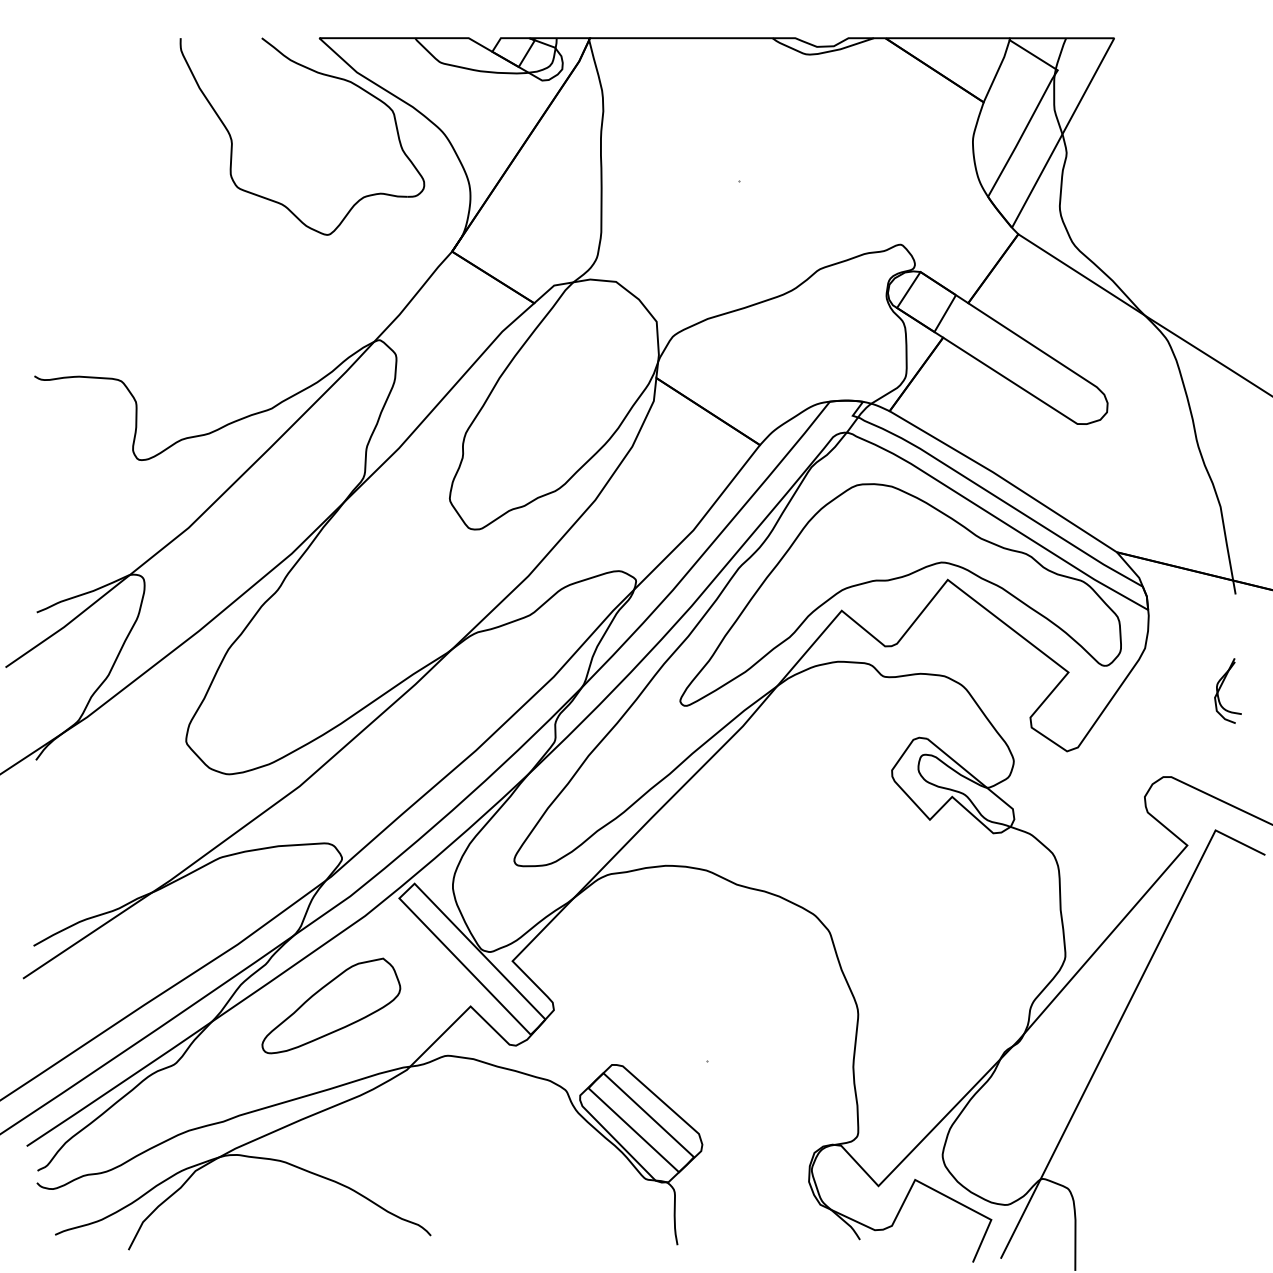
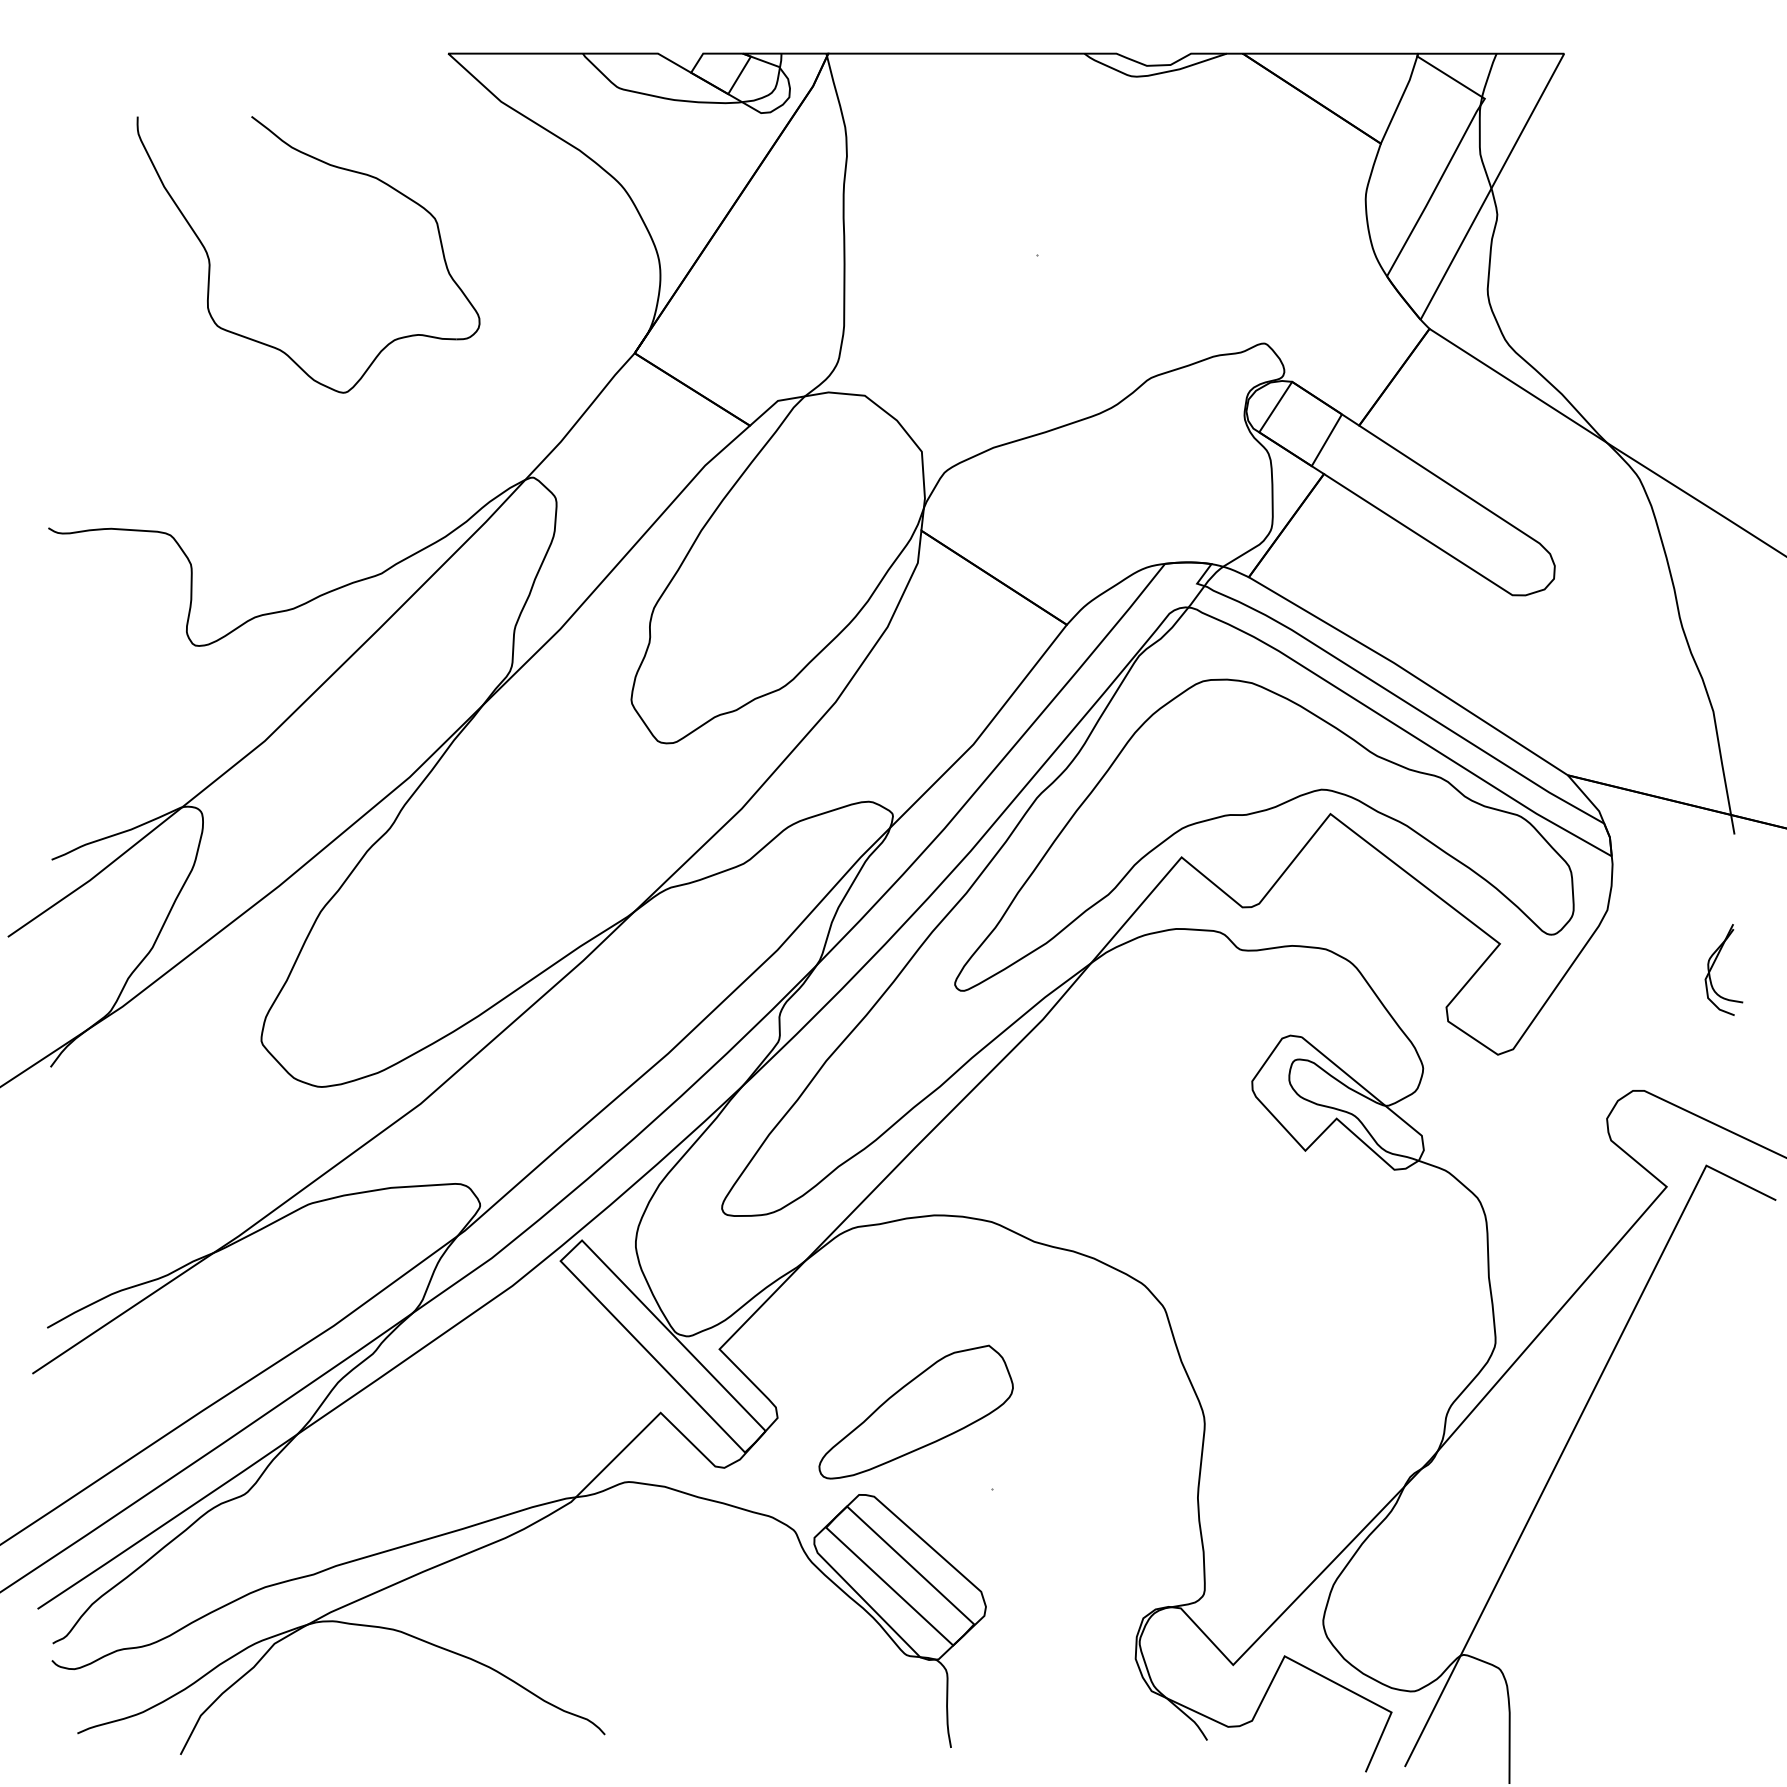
part: (323, 75) -> (337, 168), moved
part: (330, 1005) -> (915, 1411), moved

